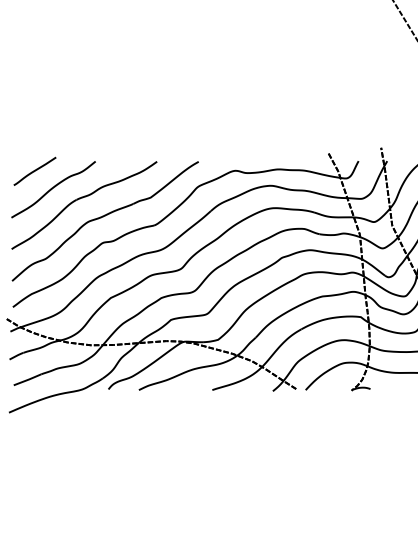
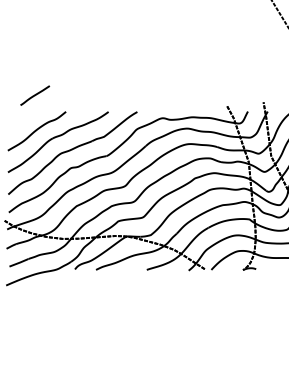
line: (35, 171) -> (35, 95), moved

